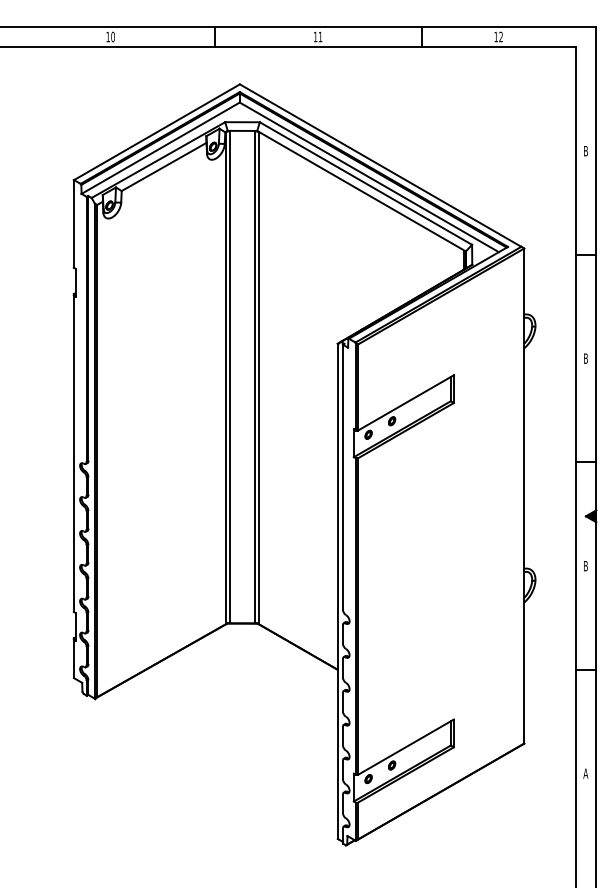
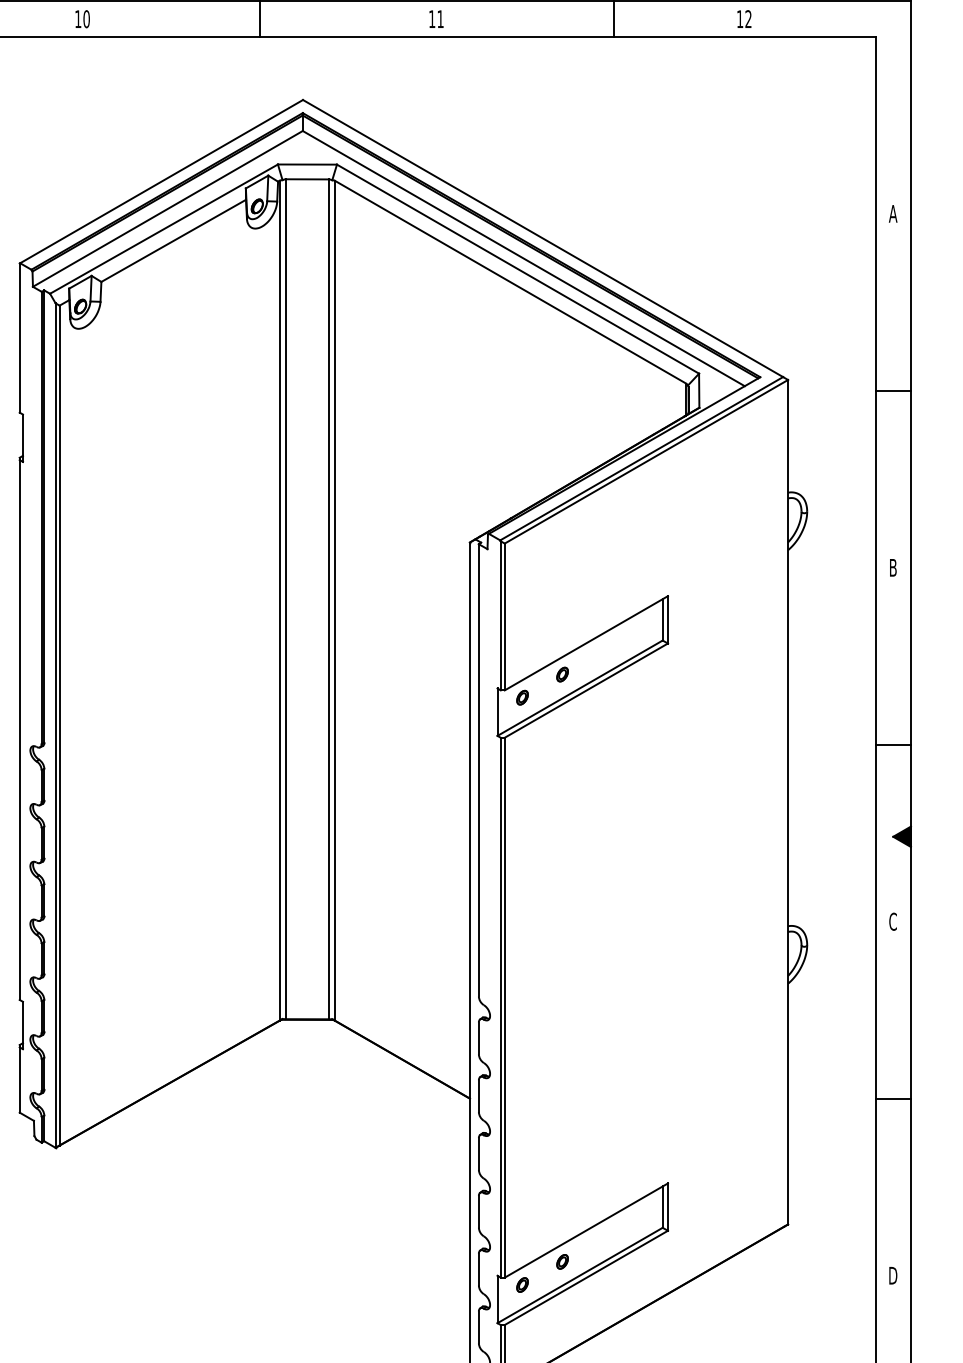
text: (585, 151) -> (892, 214), B -> A
text: (585, 565) -> (892, 920), B -> C
text: (585, 773) -> (892, 1275), A -> D

